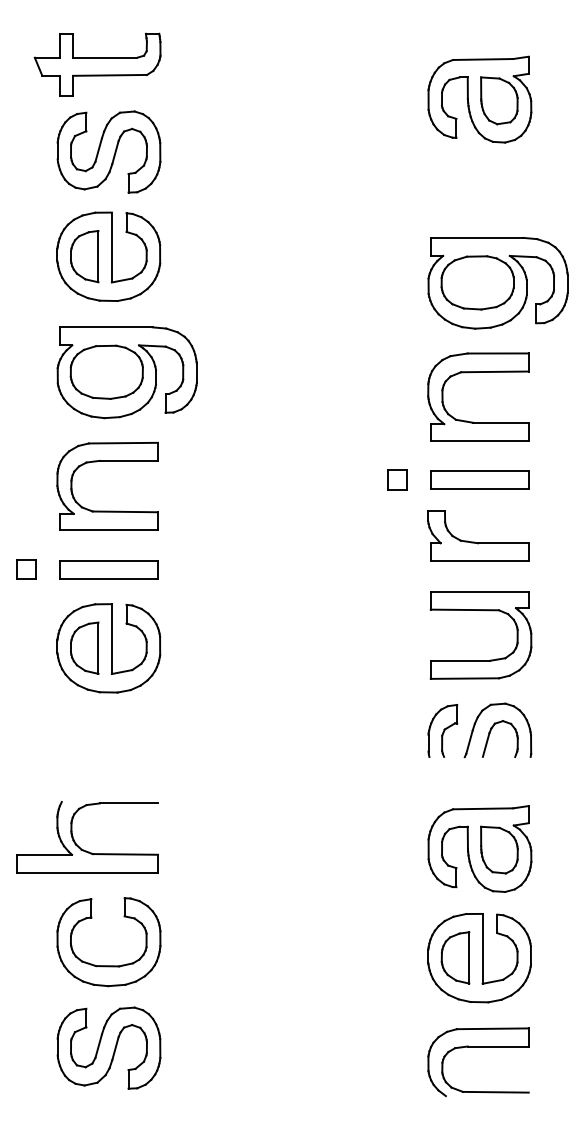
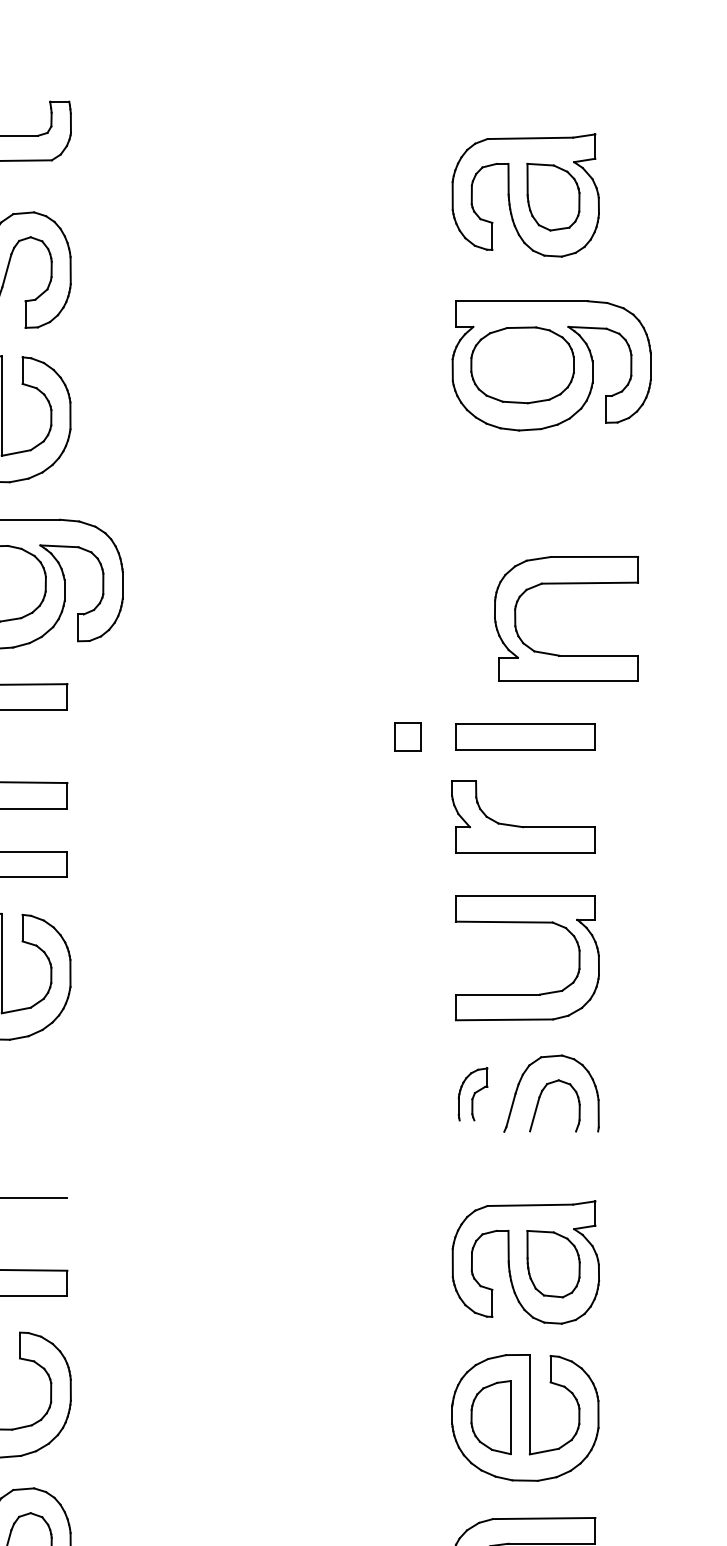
part: (497, 283) -> (550, 366), moved
part: (478, 372) -> (566, 584), moved
part: (442, 730) -> (472, 1093), size x0.7

